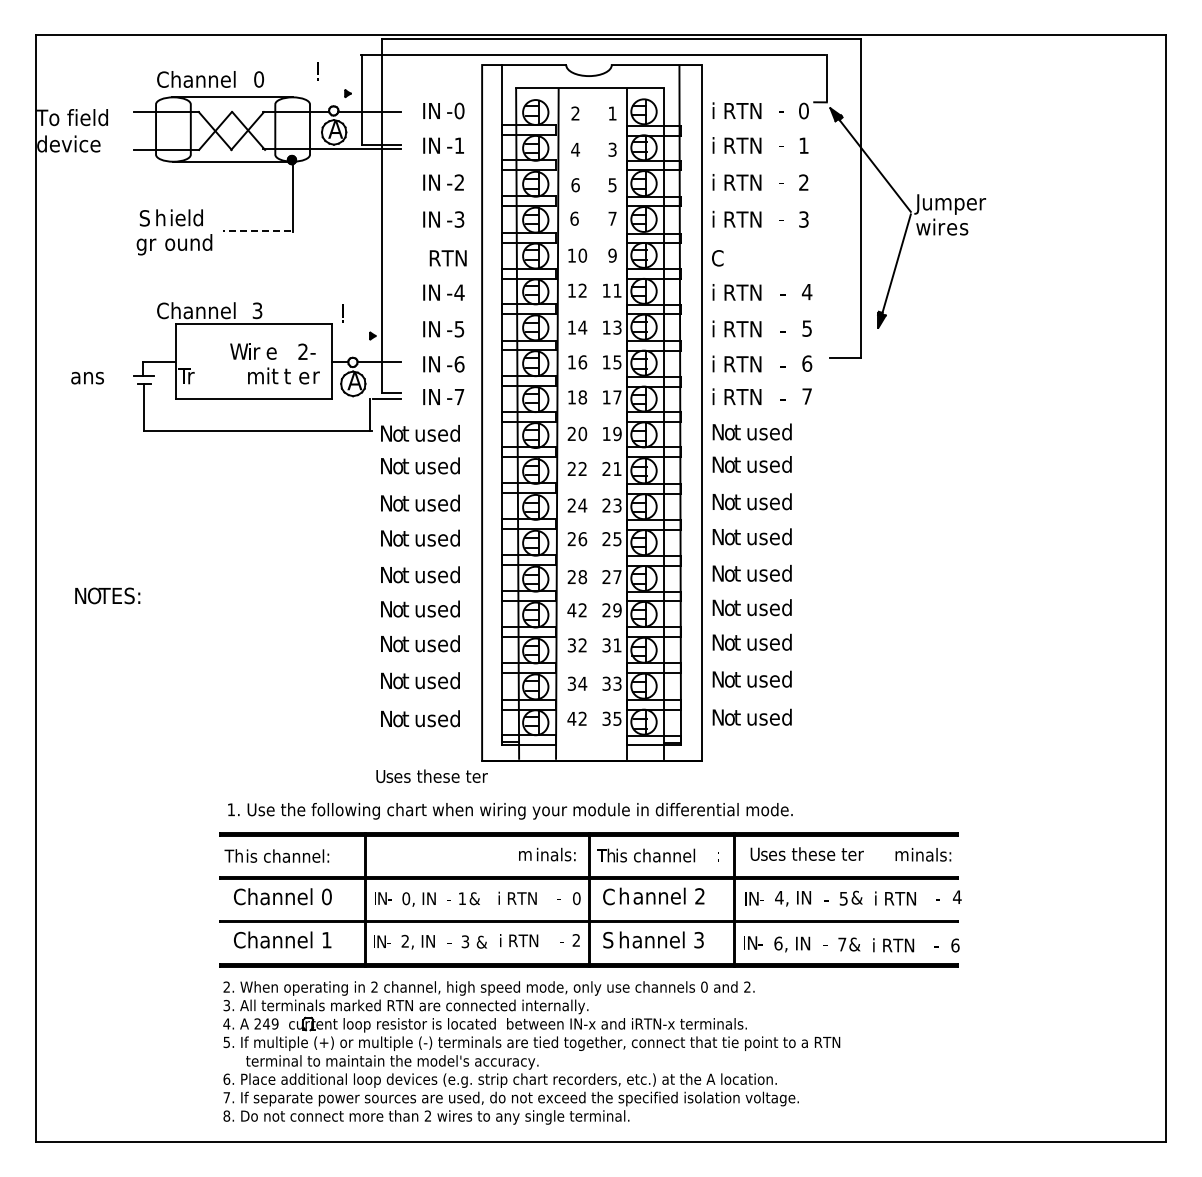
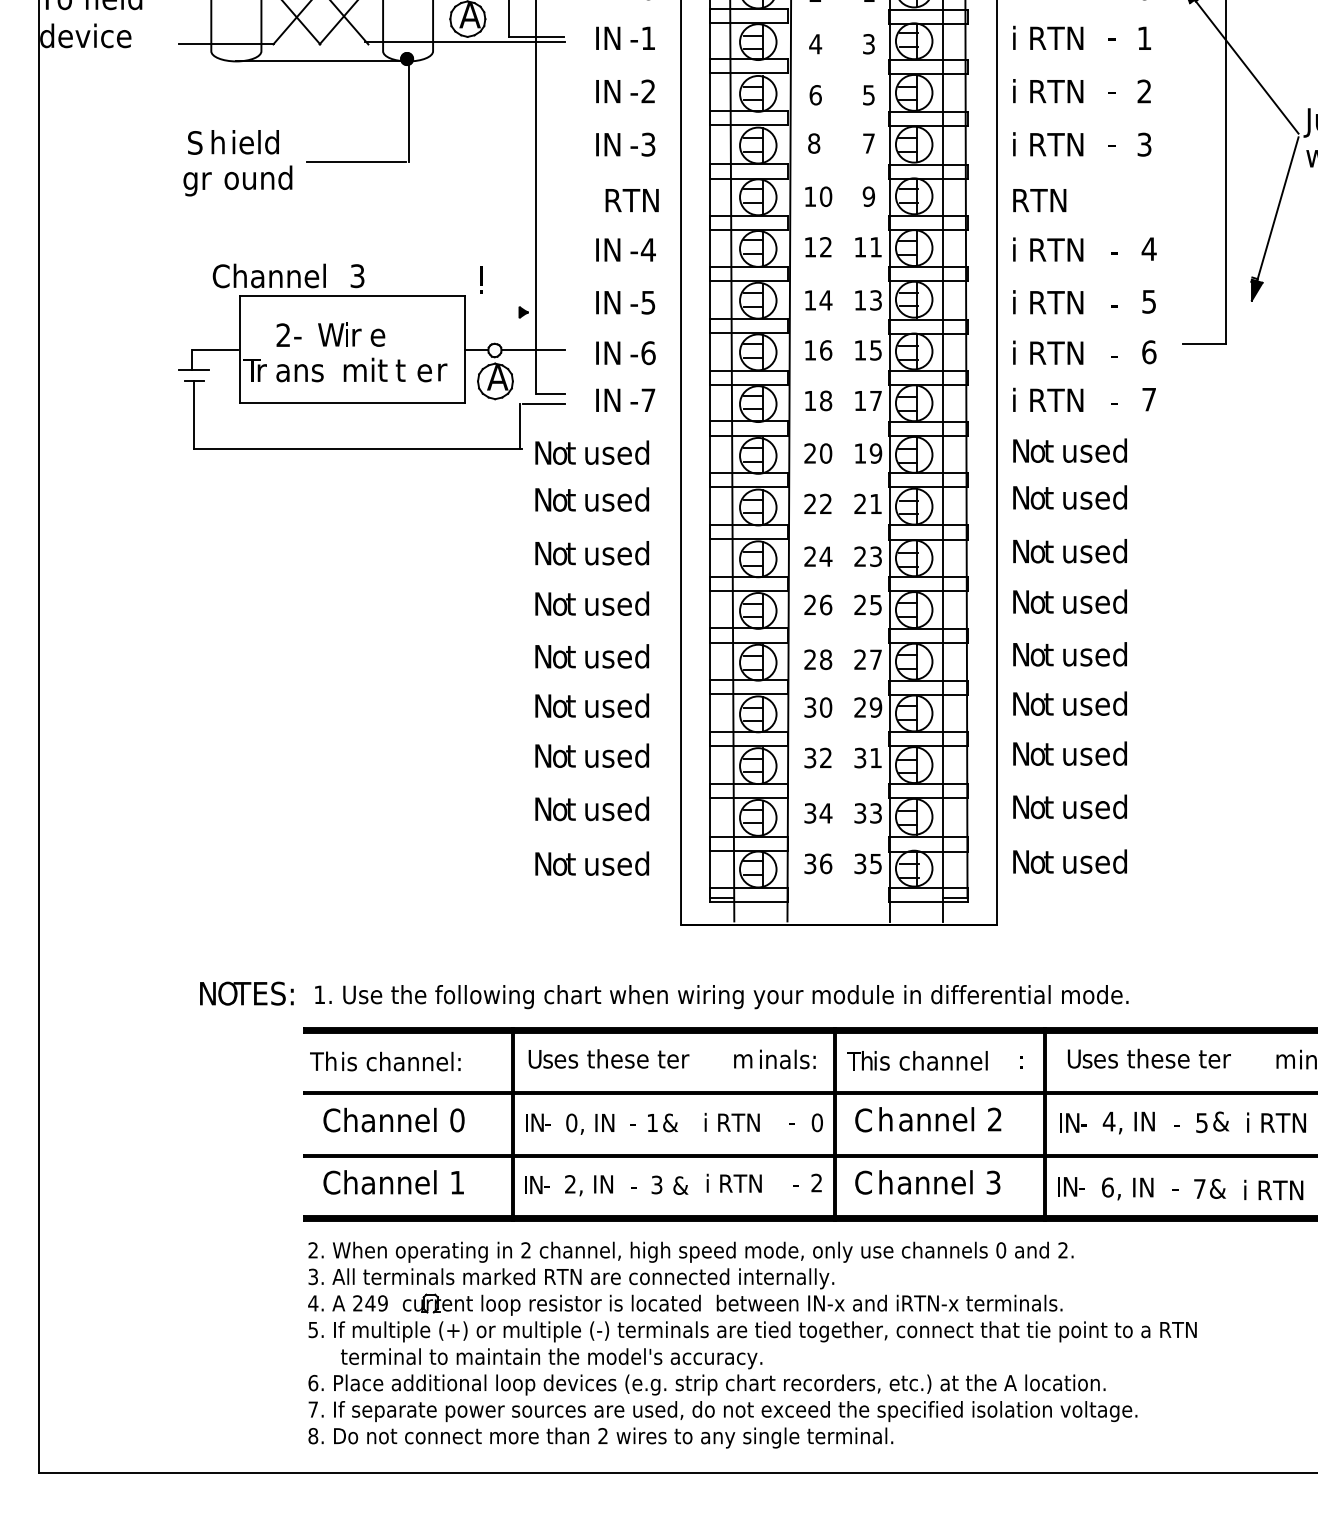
text: (574, 218) -> (814, 143), 6 -> 8
line: (256, 231) -> (356, 161), dashed -> solid
text: (730, 258) -> (1038, 200), C -> RTN
text: (306, 351) -> (288, 334), moved
text: (87, 377) -> (299, 372), moved
text: (107, 595) -> (246, 993), moved
text: (577, 610) -> (818, 707), 42 -> 30
text: (577, 718) -> (818, 863), 42 -> 36
text: (431, 776) -> (608, 1059), moved
text: (608, 939) -> (863, 1181), S -> C

